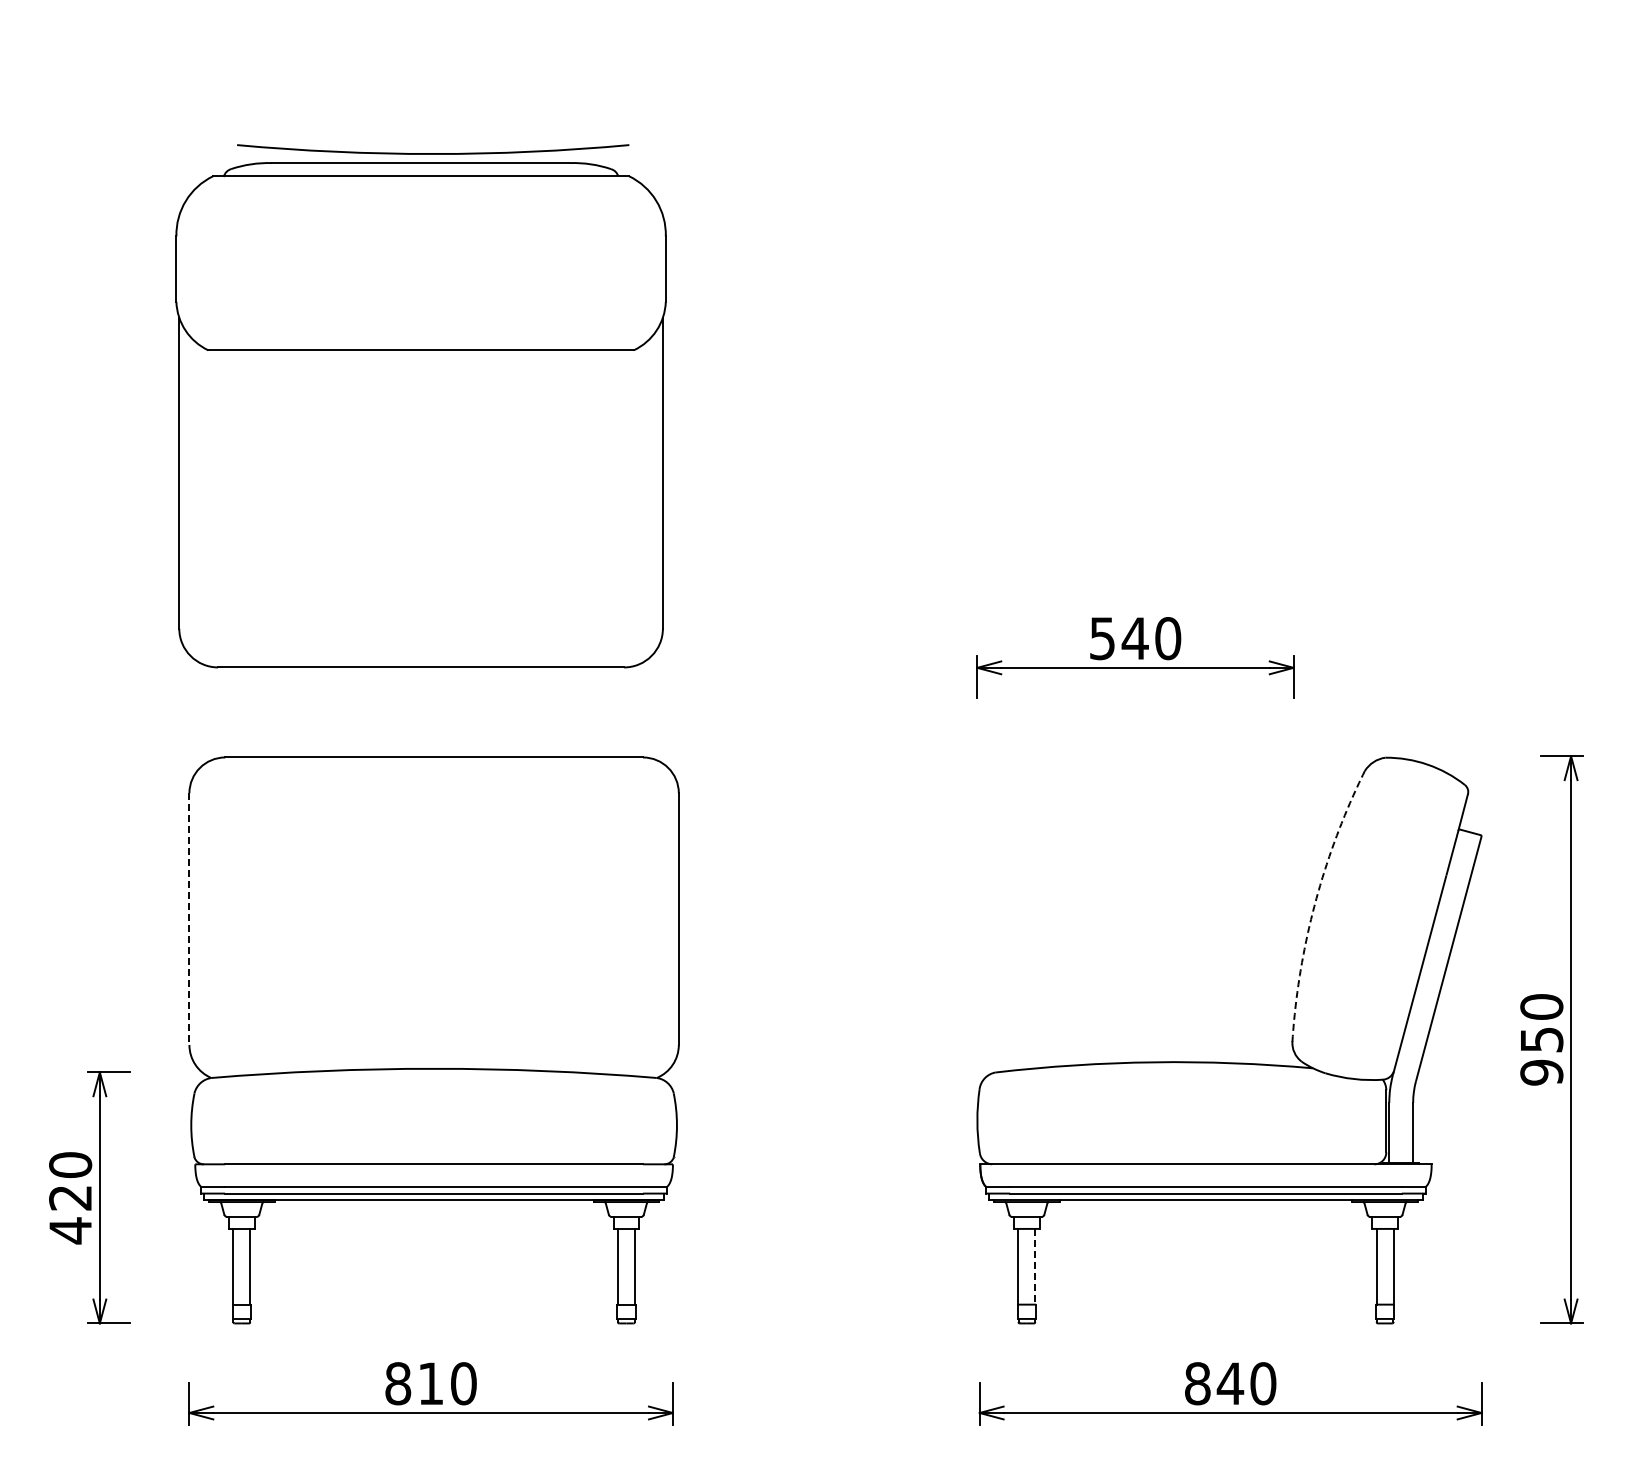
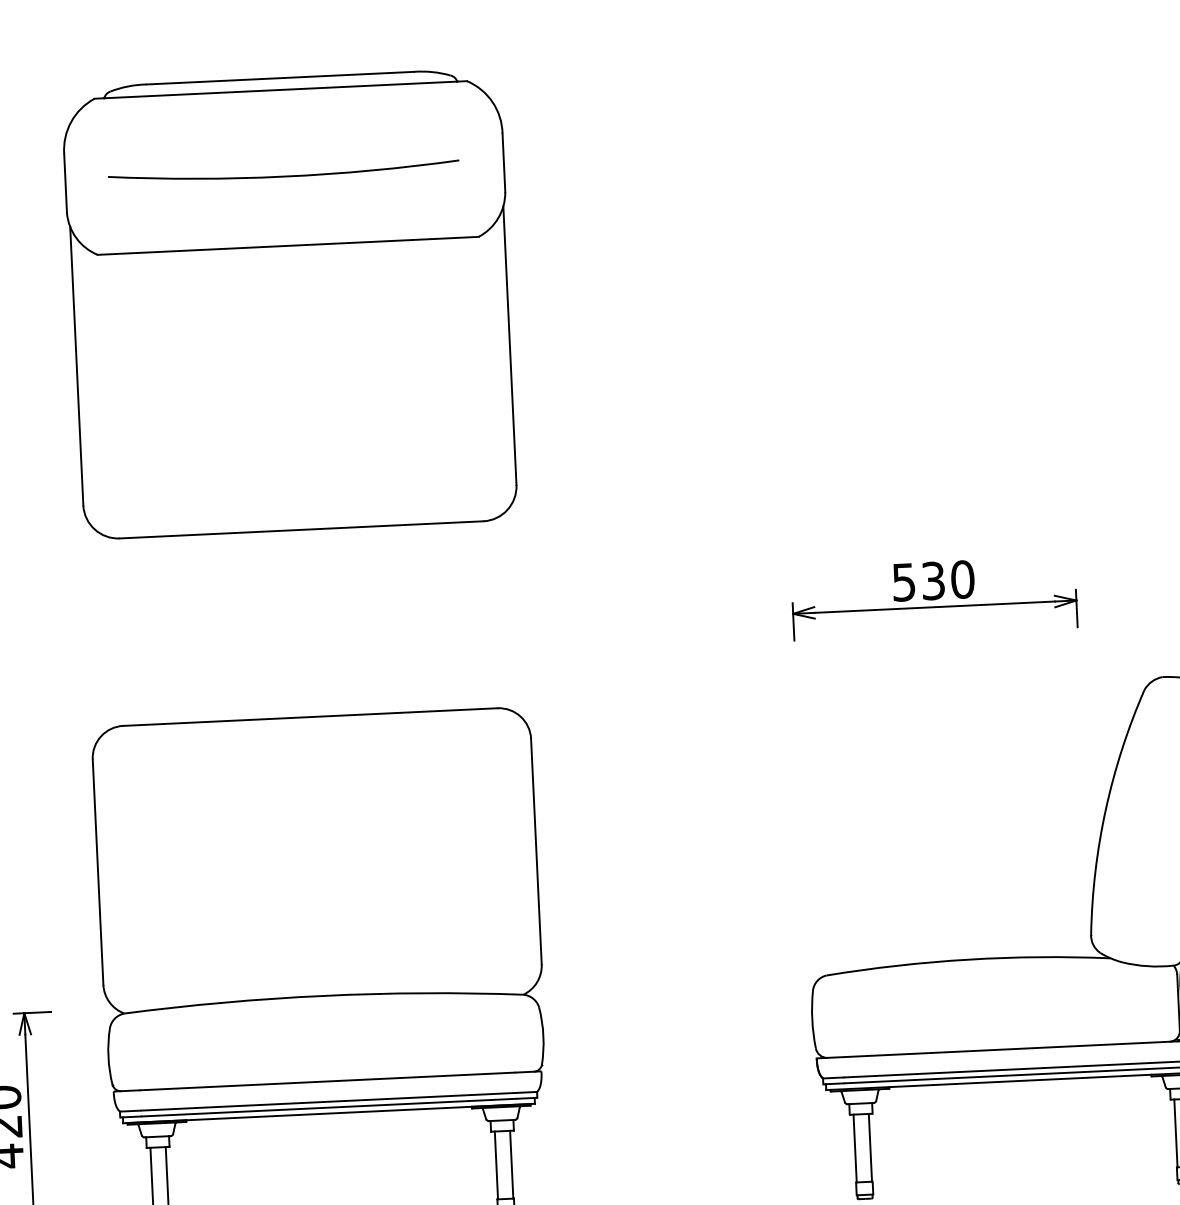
part: (420, 415) -> (290, 304), moved
text: (1134, 638) -> (932, 580), 540 -> 530
arc: (1315, 902) -> (1105, 809), dashed -> solid
line: (189, 919) -> (98, 872), dashed -> solid
line: (1035, 1266) -> (870, 1147), dashed -> solid

